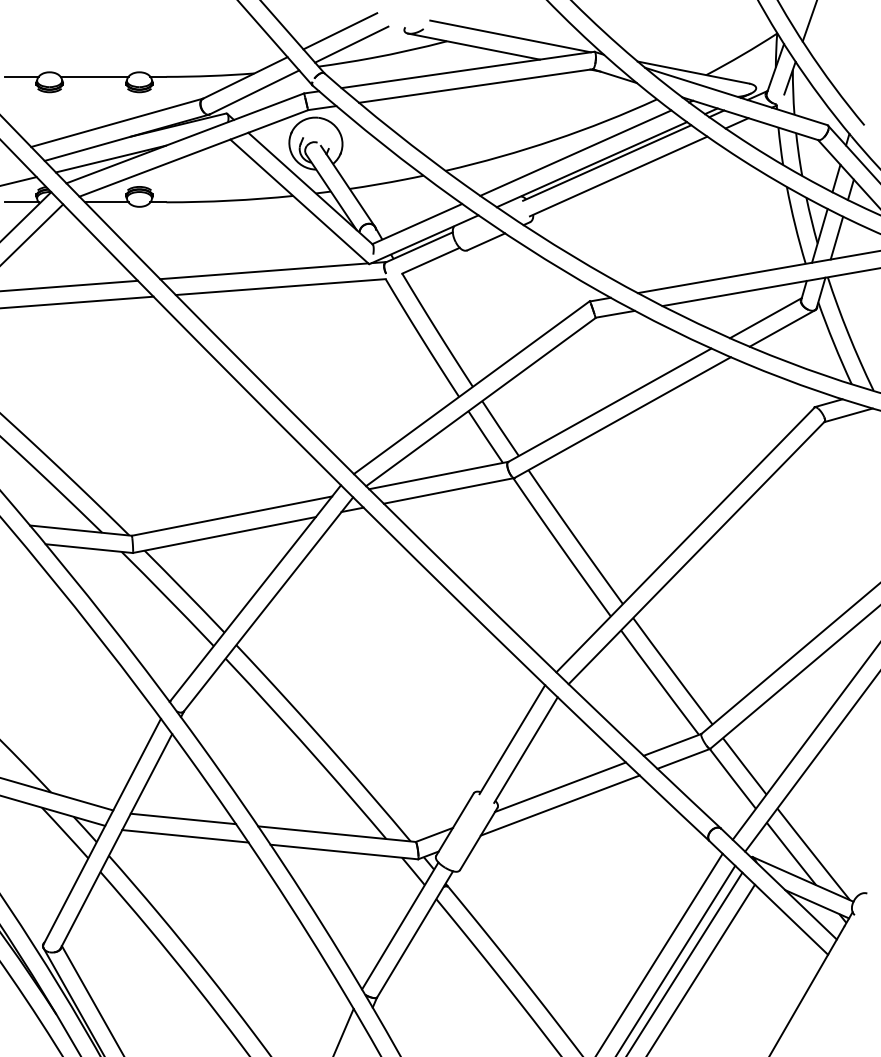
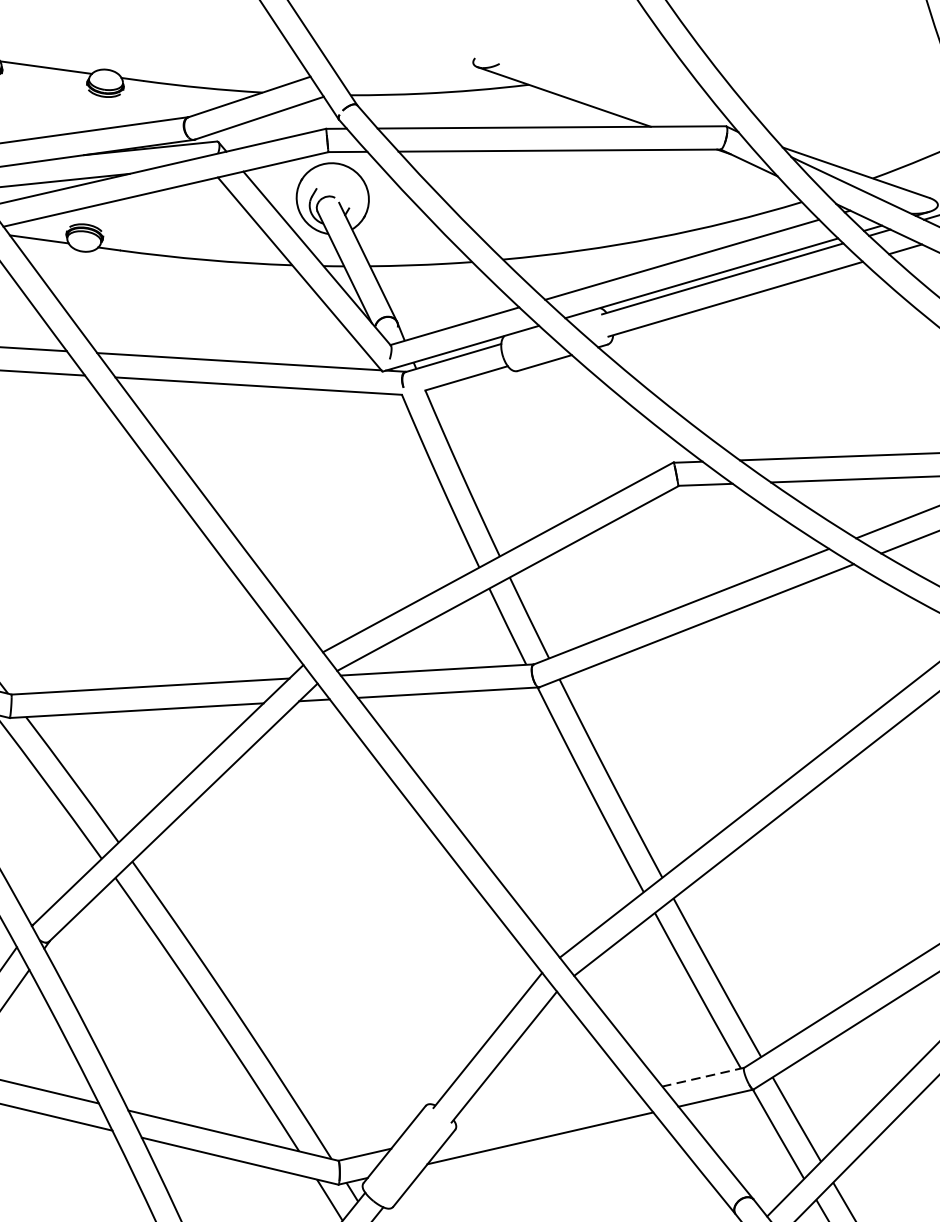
line: (340, 31) -> (386, 51), removed
line: (510, 36) -> (615, 90), removed
line: (351, 44) -> (399, 71), removed
line: (672, 744) -> (703, 1076), solid -> dashed
line: (560, 787) -> (544, 1113), removed

